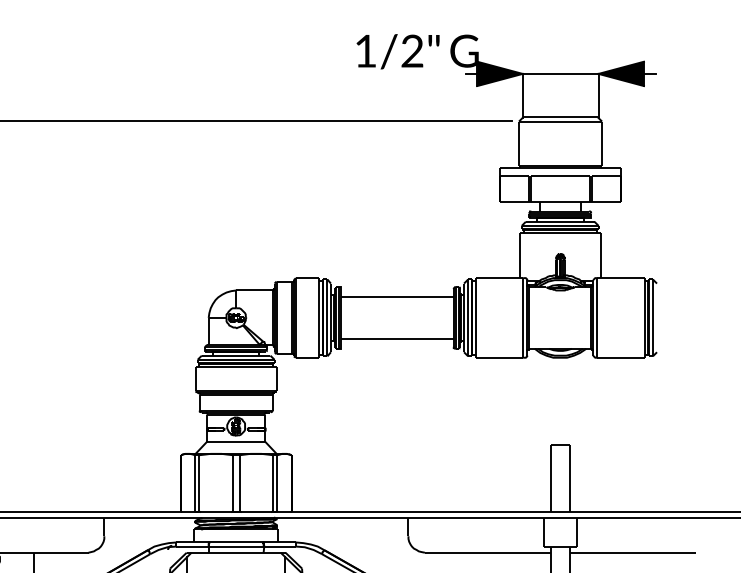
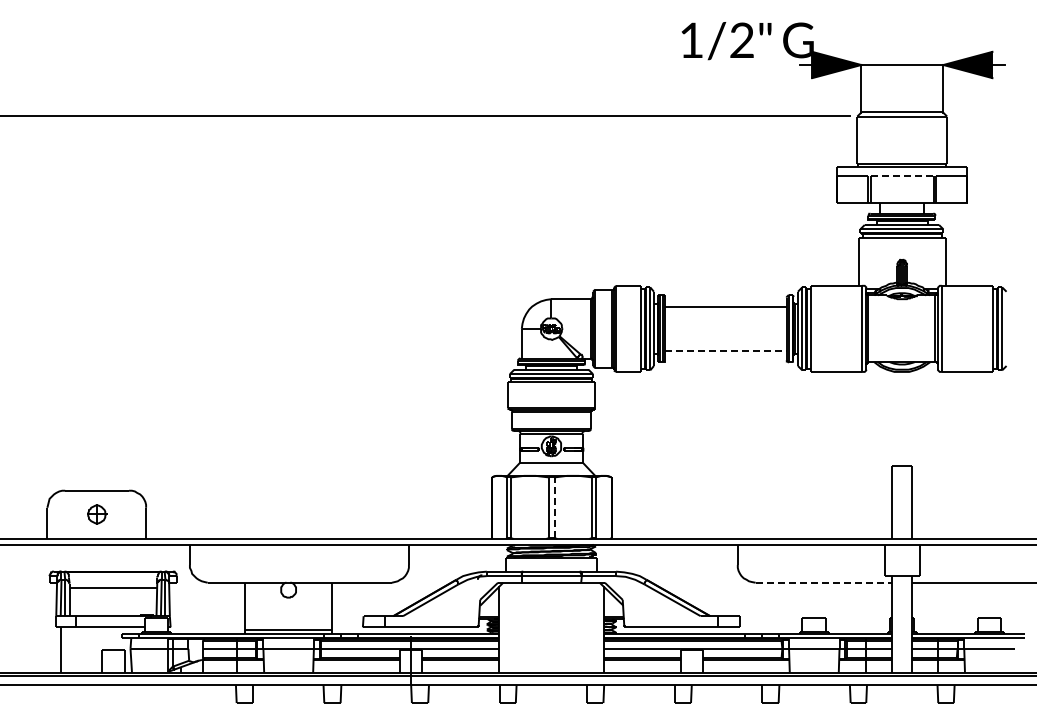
line: (560, 176) -> (902, 175), solid -> dashed
line: (397, 338) -> (725, 351), solid -> dashed
line: (239, 483) -> (555, 507), solid -> dashed
line: (488, 552) -> (824, 582), solid -> dashed

